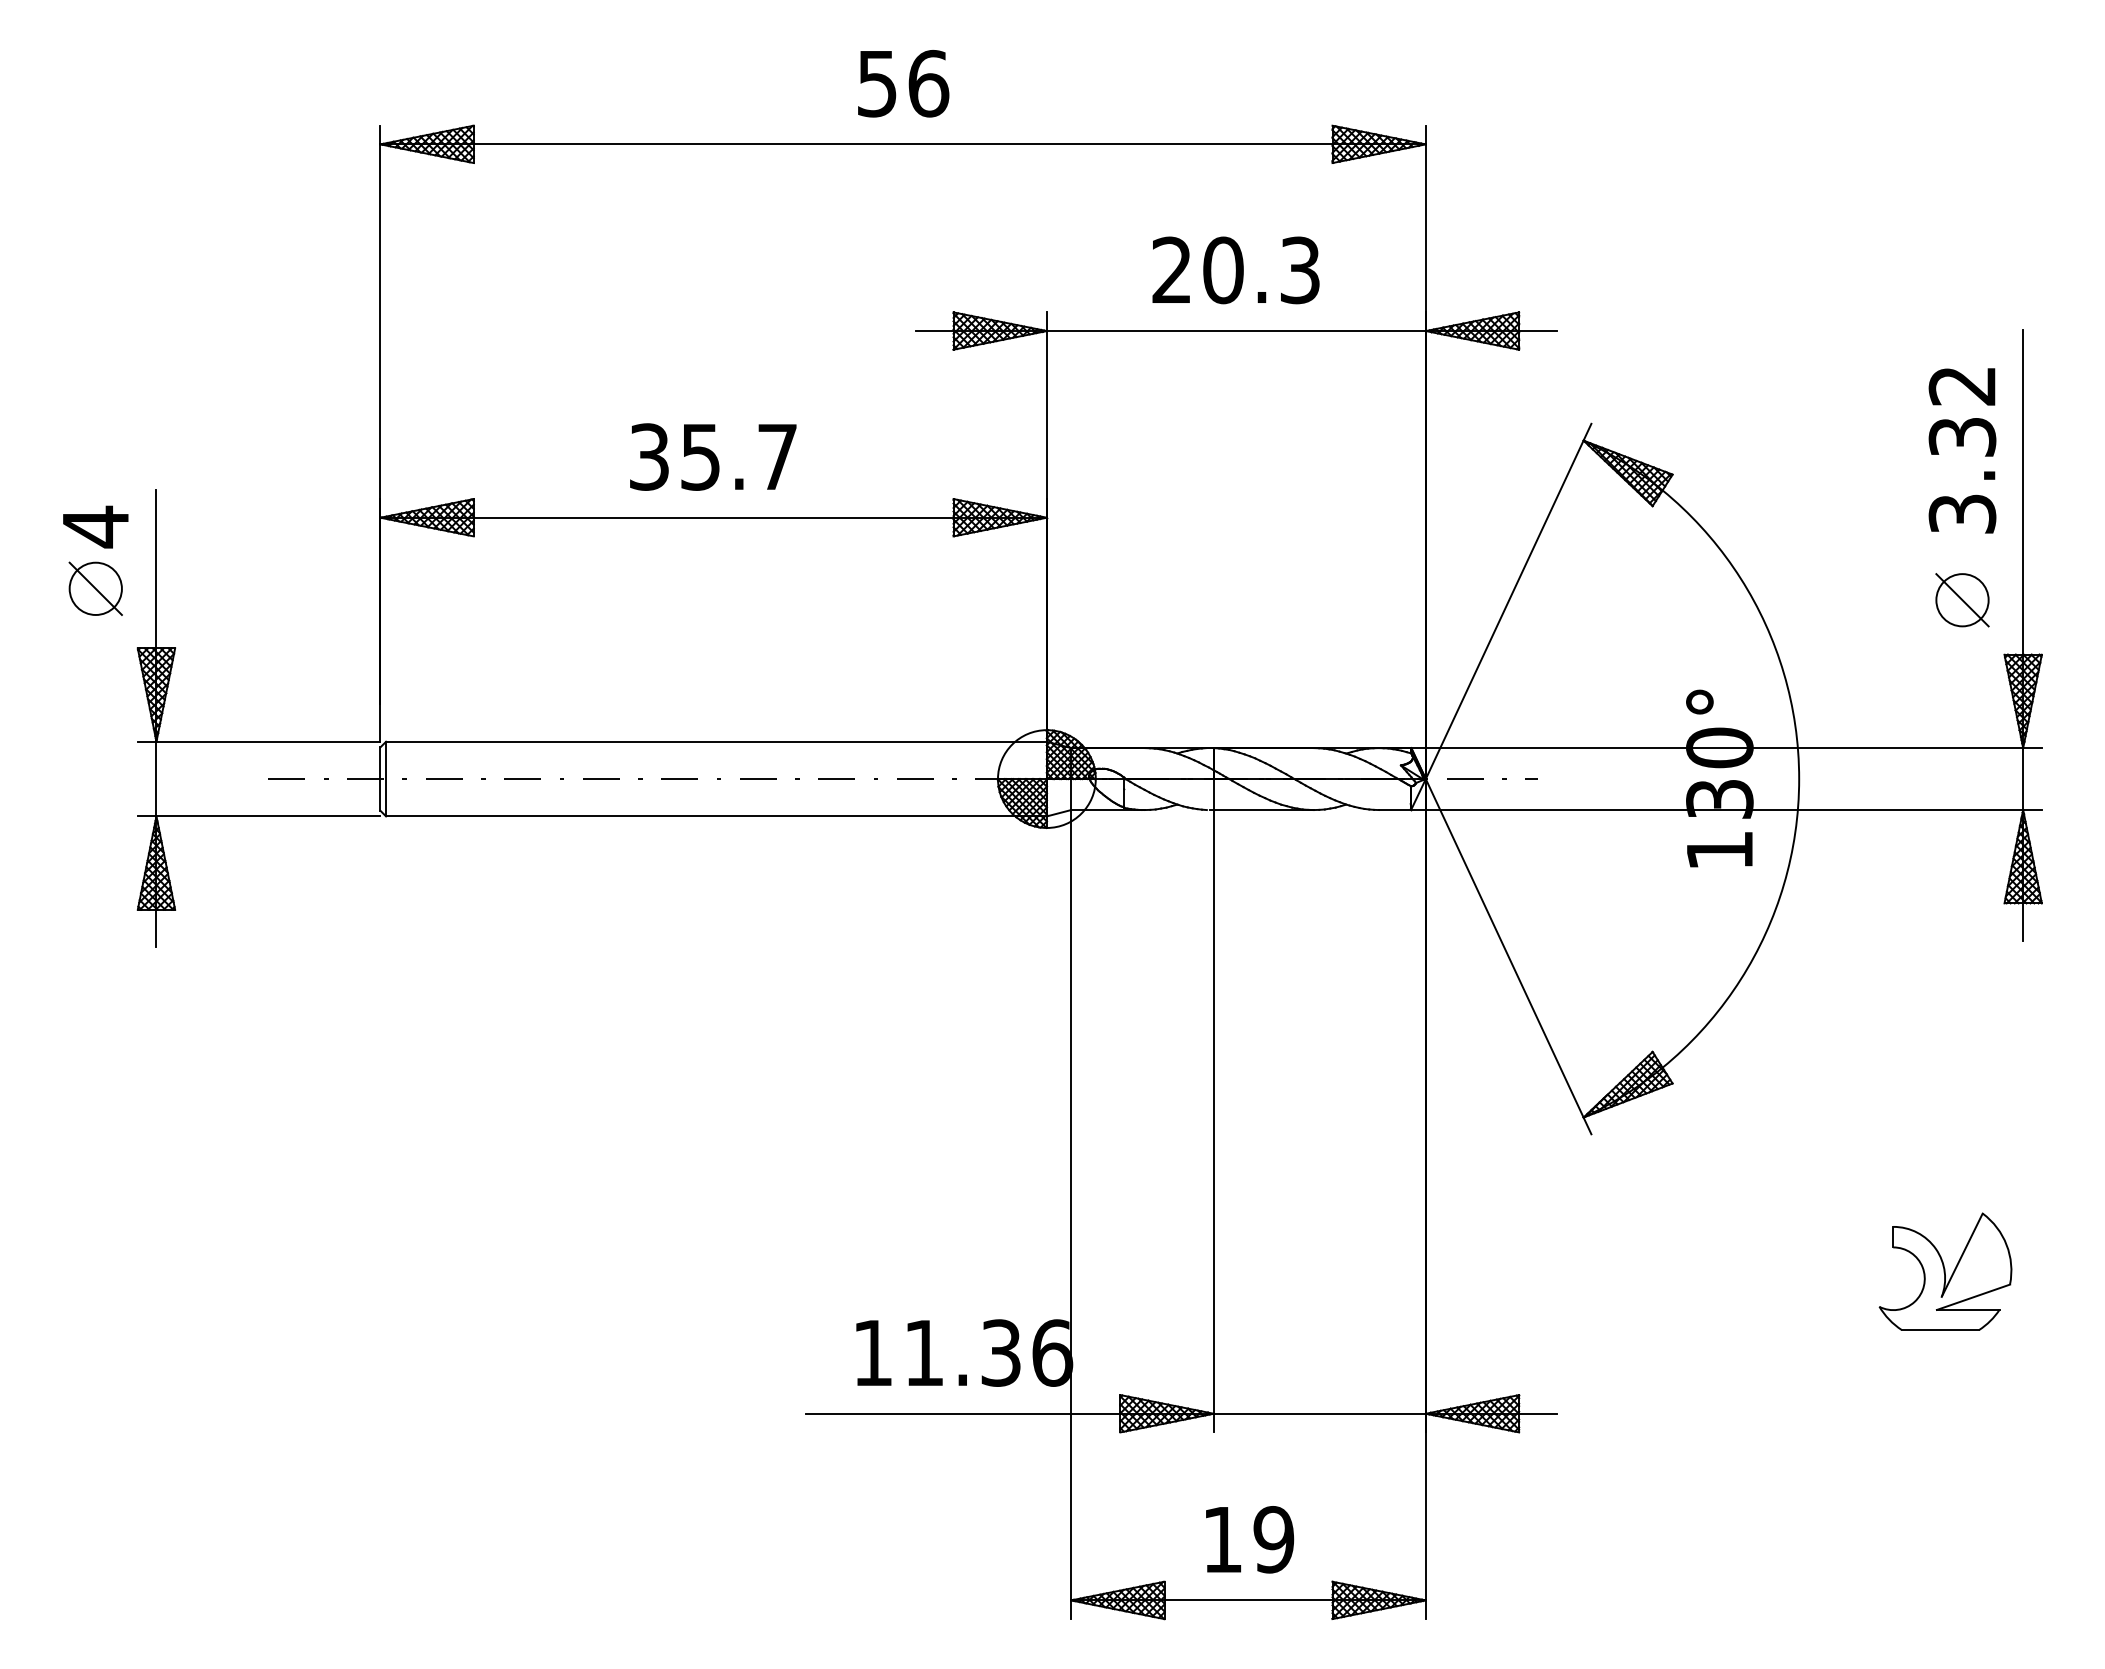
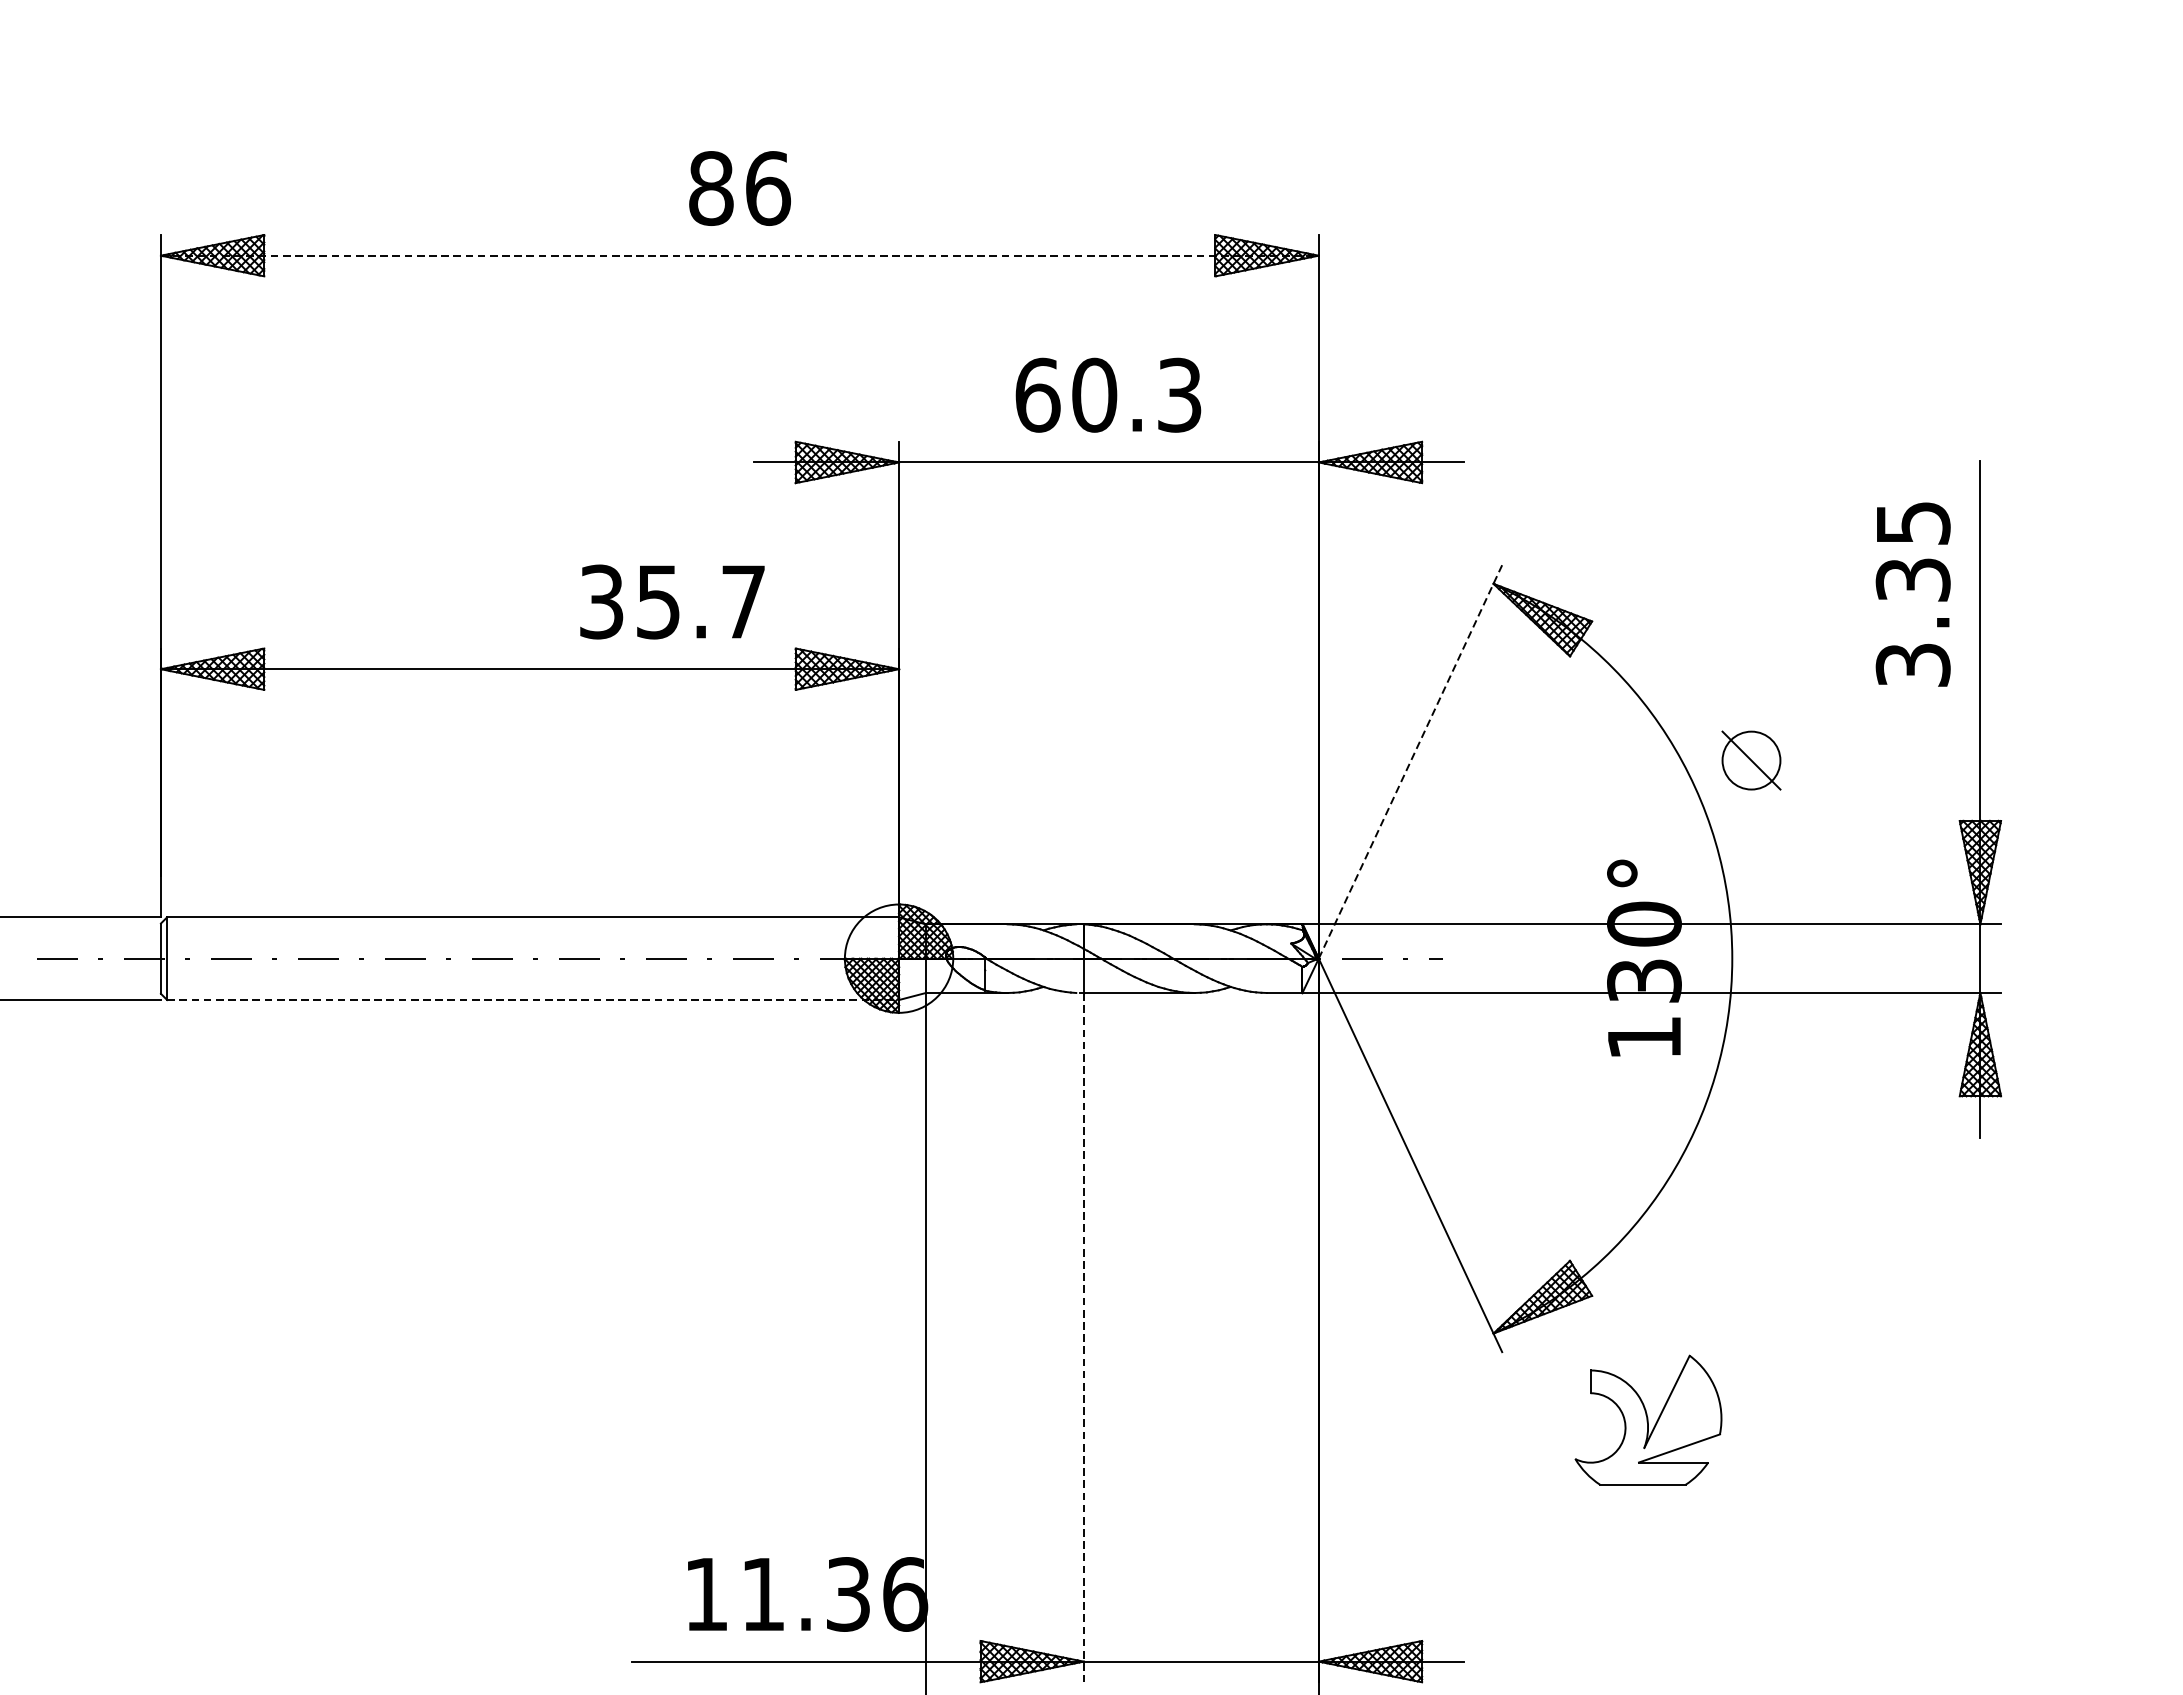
text: (877, 83) -> (711, 188), 56 -> 86
line: (903, 144) -> (740, 255), solid -> dashed
text: (1172, 270) -> (1038, 395), 20.3 -> 60.3
text: (1962, 386) -> (1913, 523), 3.32 -> 3.35
text: (713, 456) -> (672, 601), moved
part: (1962, 600) -> (1751, 760), moved
line: (1508, 601) -> (1410, 761), solid -> dashed
line: (716, 816) -> (533, 1000), solid -> dashed
line: (1213, 1121) -> (1083, 1337), solid -> dashed
part: (1945, 1271) -> (1648, 1419), moved

